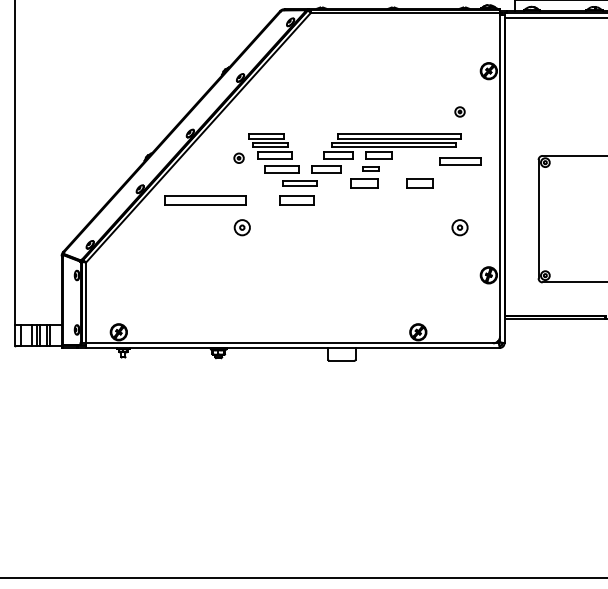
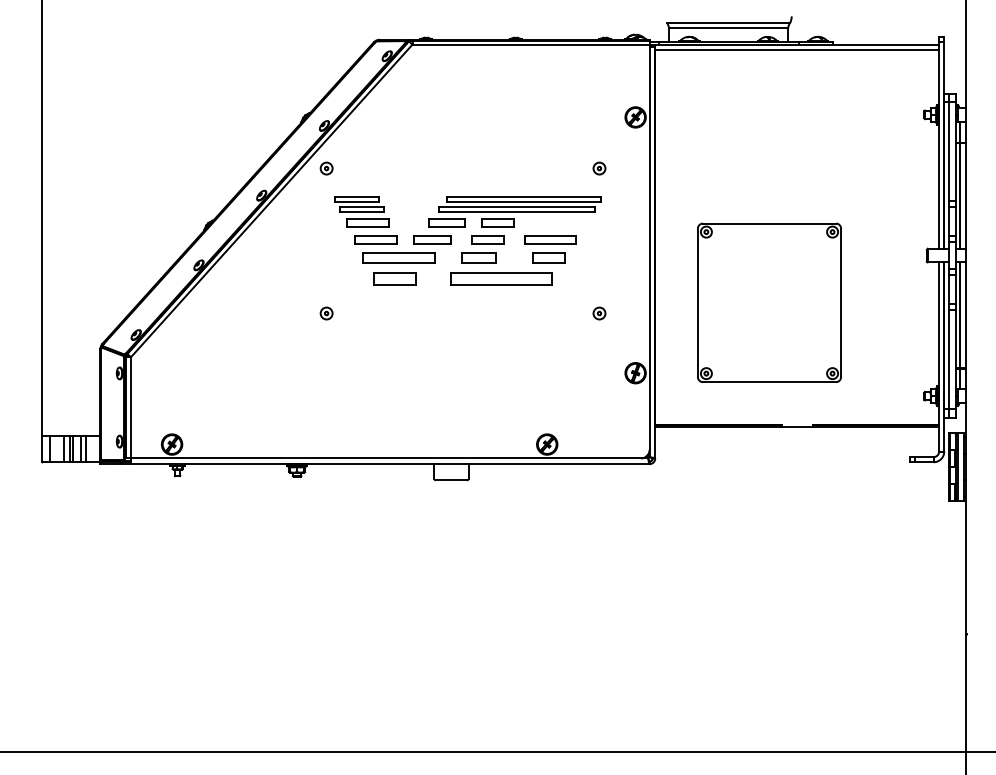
part: (238, 158) -> (326, 168), moved
part: (460, 160) -> (550, 239), moved
part: (370, 168) -> (487, 239), size x1.67
part: (299, 182) -> (398, 257), size x1.67
part: (205, 199) -> (501, 278), moved
part: (242, 227) -> (326, 313), size x0.62
part: (460, 227) -> (599, 313), size x0.62

